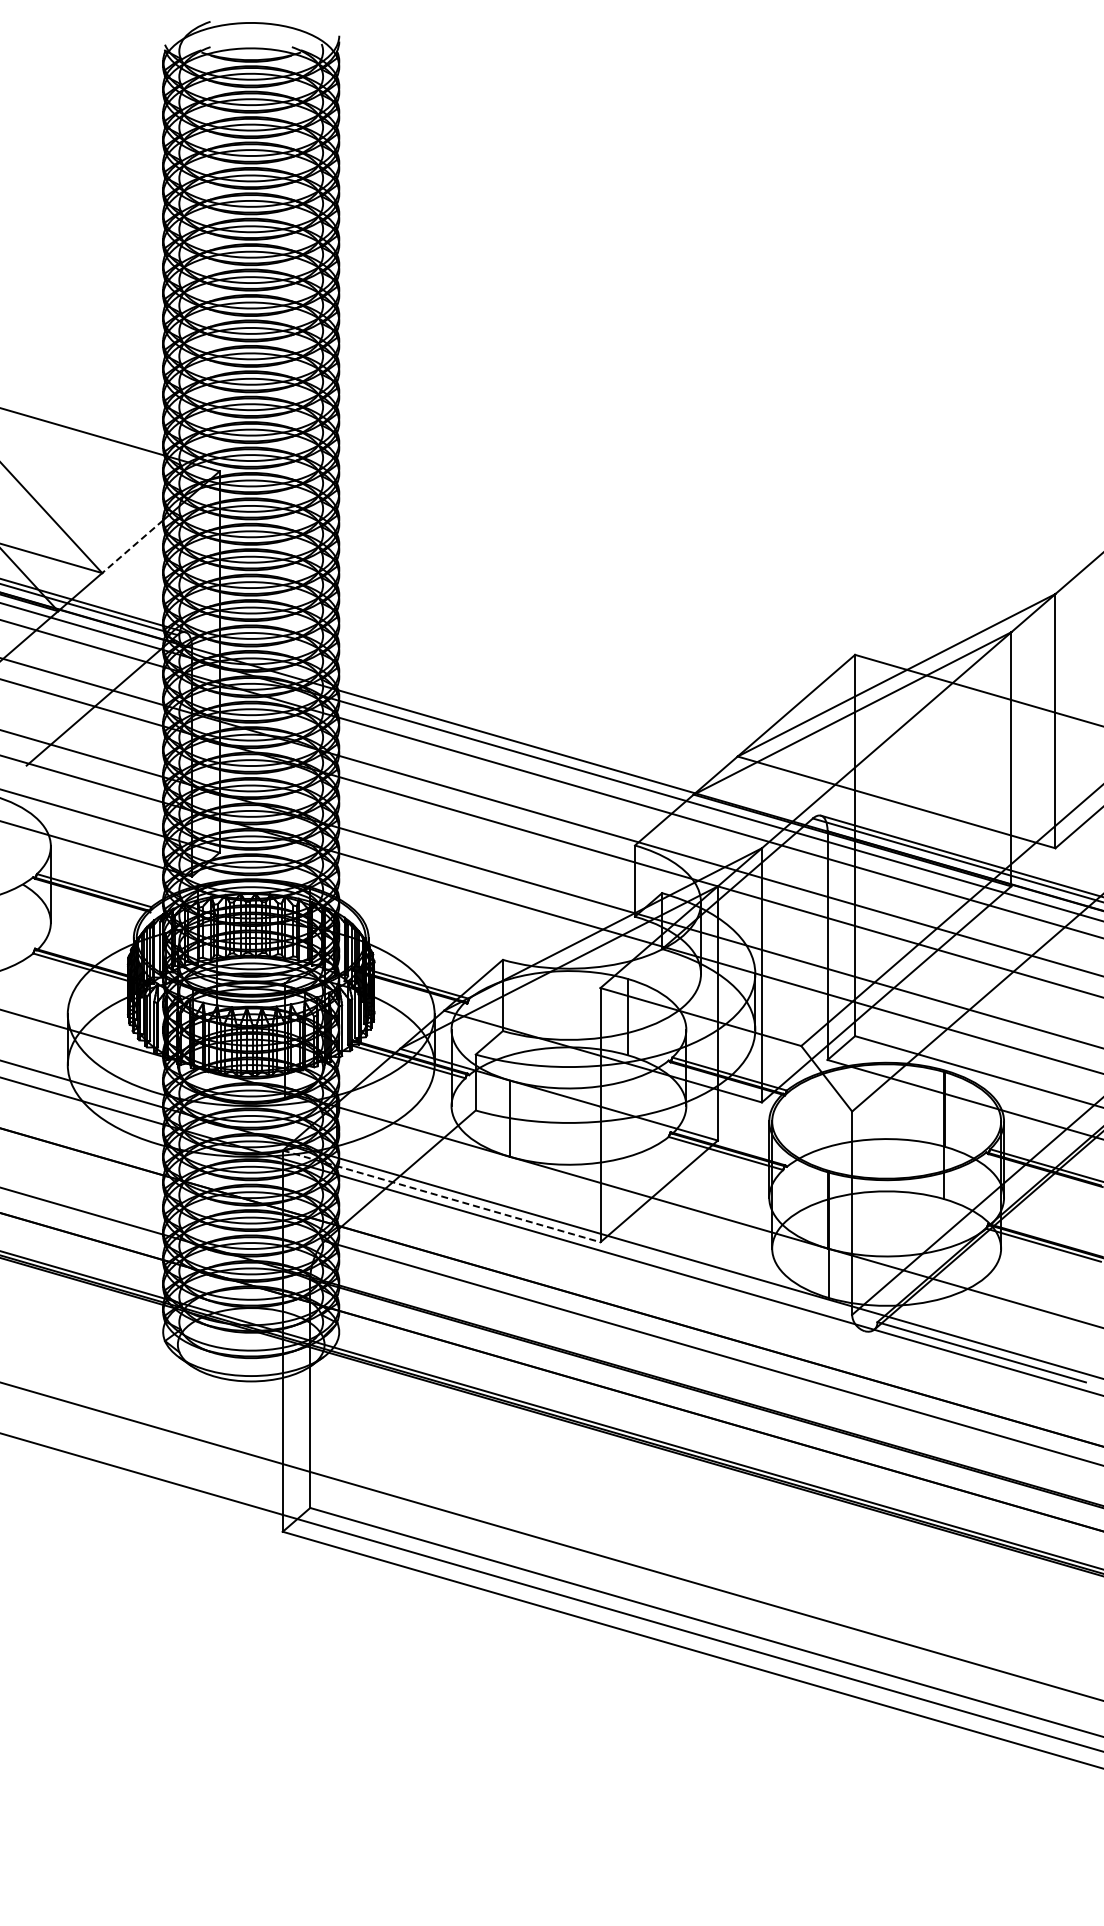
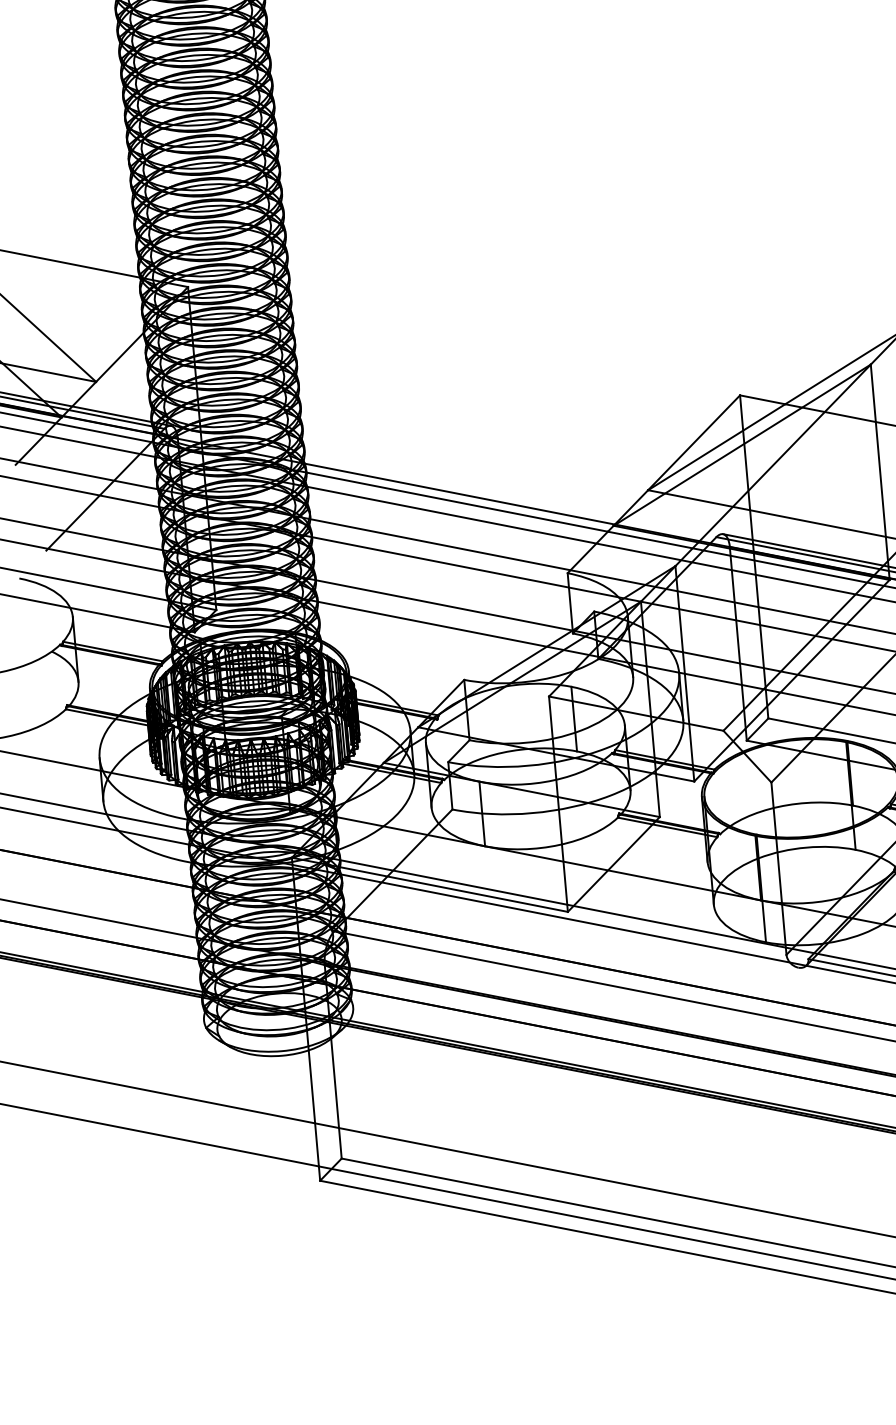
line: (132, 547) -> (119, 357), dashed -> solid
line: (442, 1196) -> (430, 884), dashed -> solid

